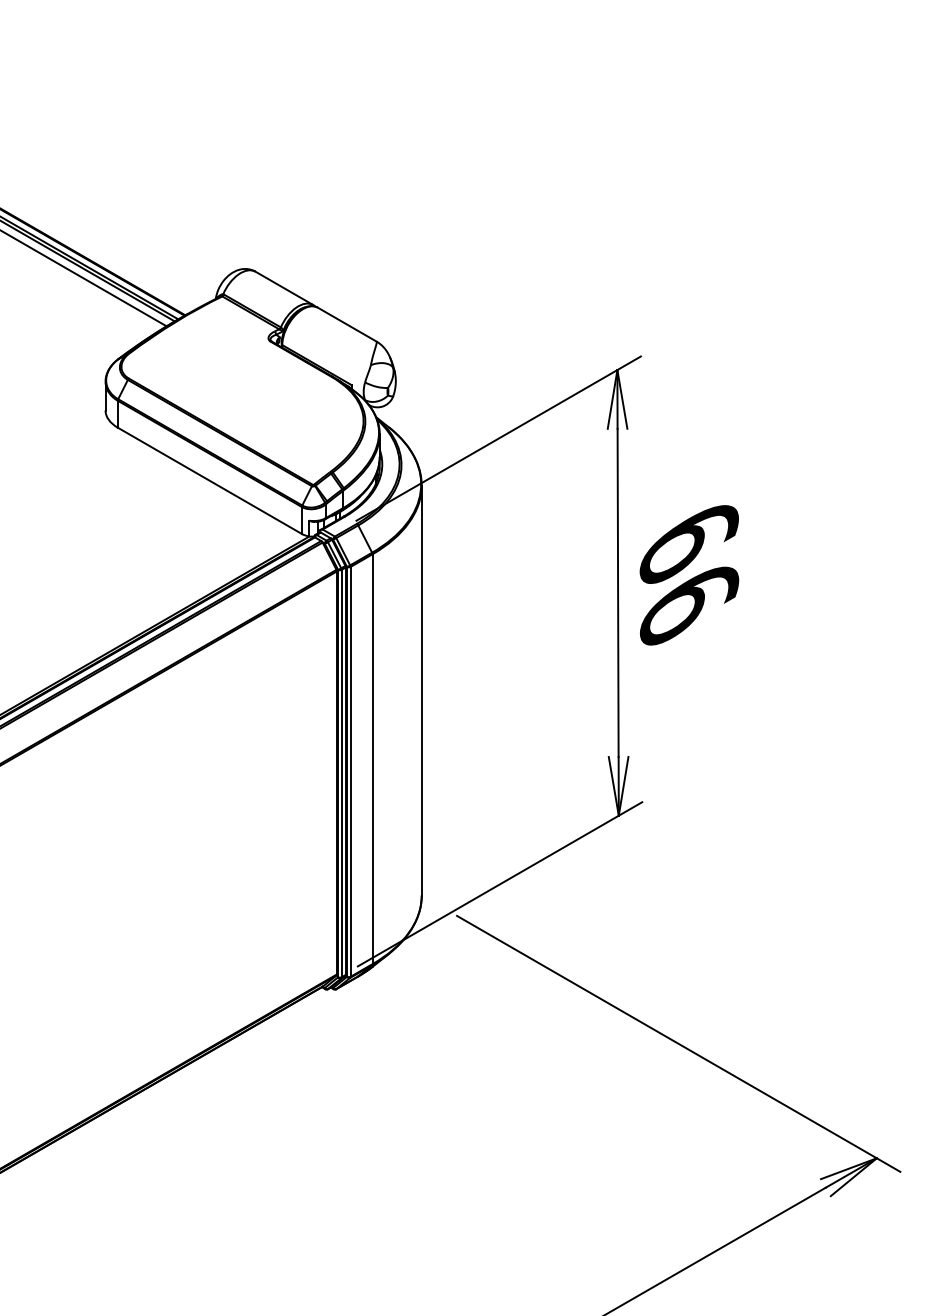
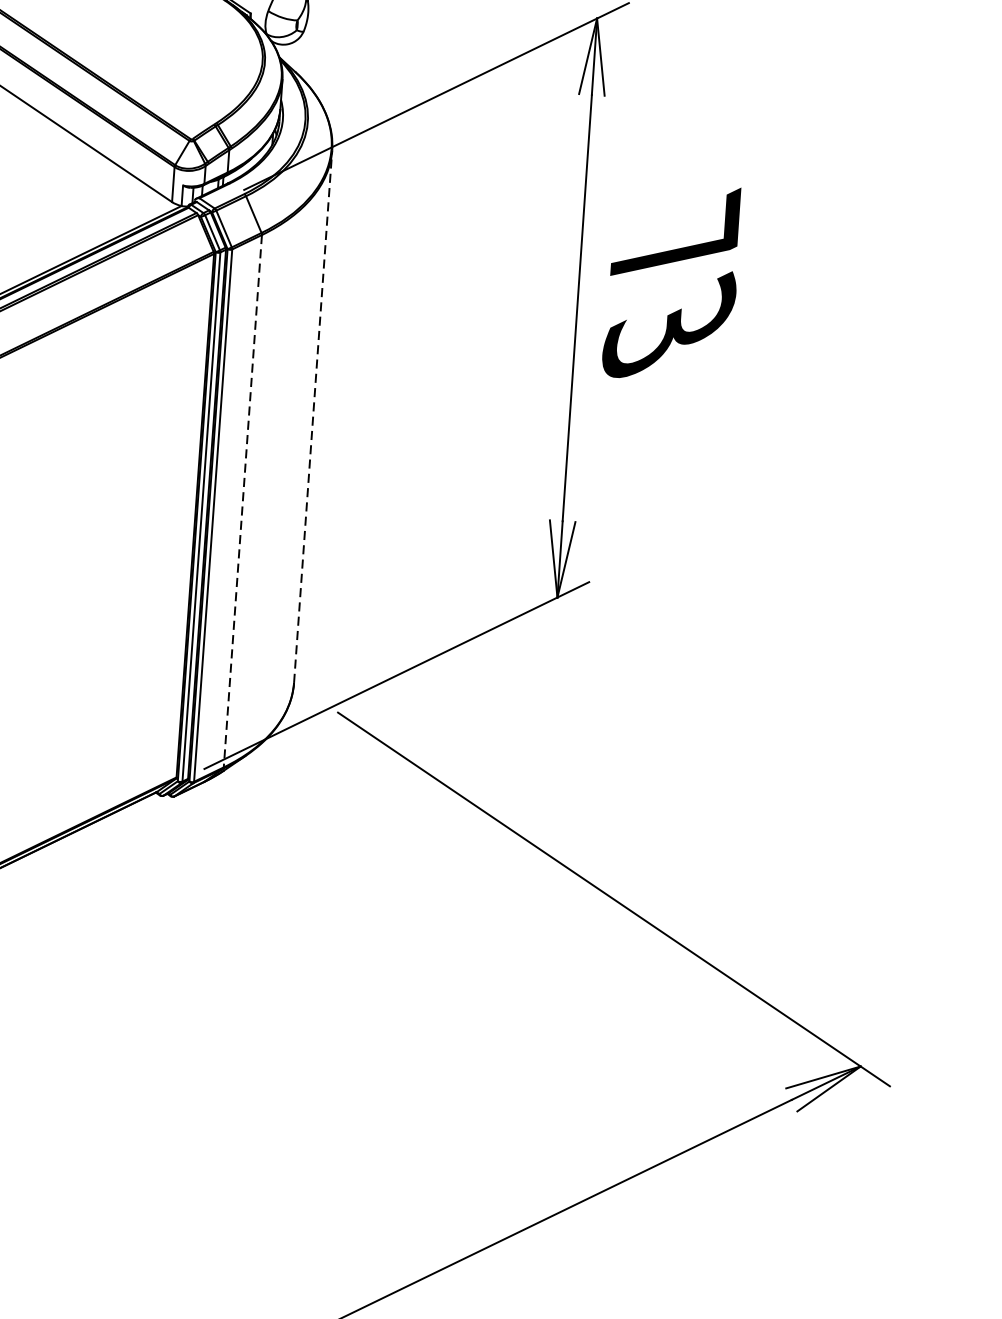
text: (689, 568) -> (672, 283), 66 -> 73
line: (421, 690) -> (312, 416), solid -> dashed
line: (372, 759) -> (242, 501), solid -> dashed

